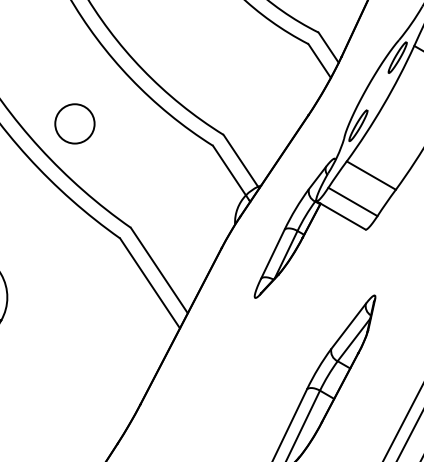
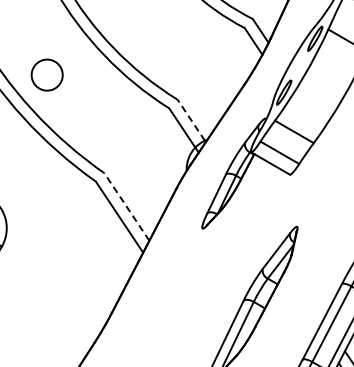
circle: (74, 123) -> (46, 74), moved
line: (241, 161) -> (191, 120), solid -> dashed
line: (158, 269) -> (126, 206), solid -> dashed

